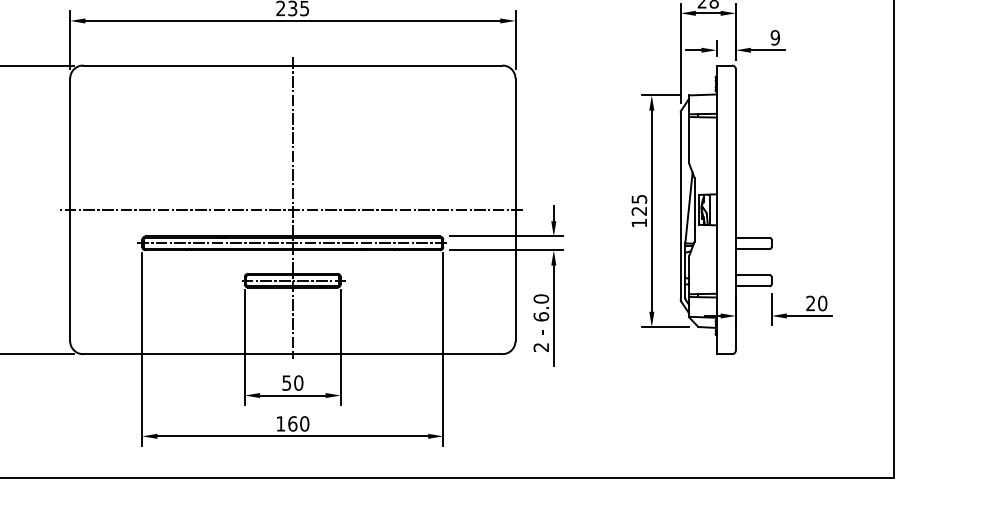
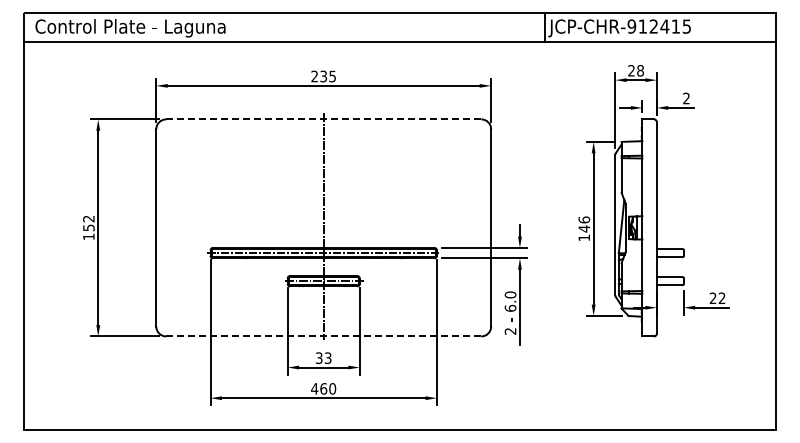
text: (775, 37) -> (686, 98), 9 -> 2
line: (292, 65) -> (323, 119), solid -> dashed
text: (639, 205) -> (584, 224), 125 -> 146
line: (291, 209) -> (322, 227), removed
text: (821, 303) -> (721, 298), 20 -> 22
line: (292, 354) -> (323, 336), solid -> dashed
text: (292, 382) -> (323, 357), 50 -> 33
text: (280, 423) -> (314, 388), 160 -> 460

